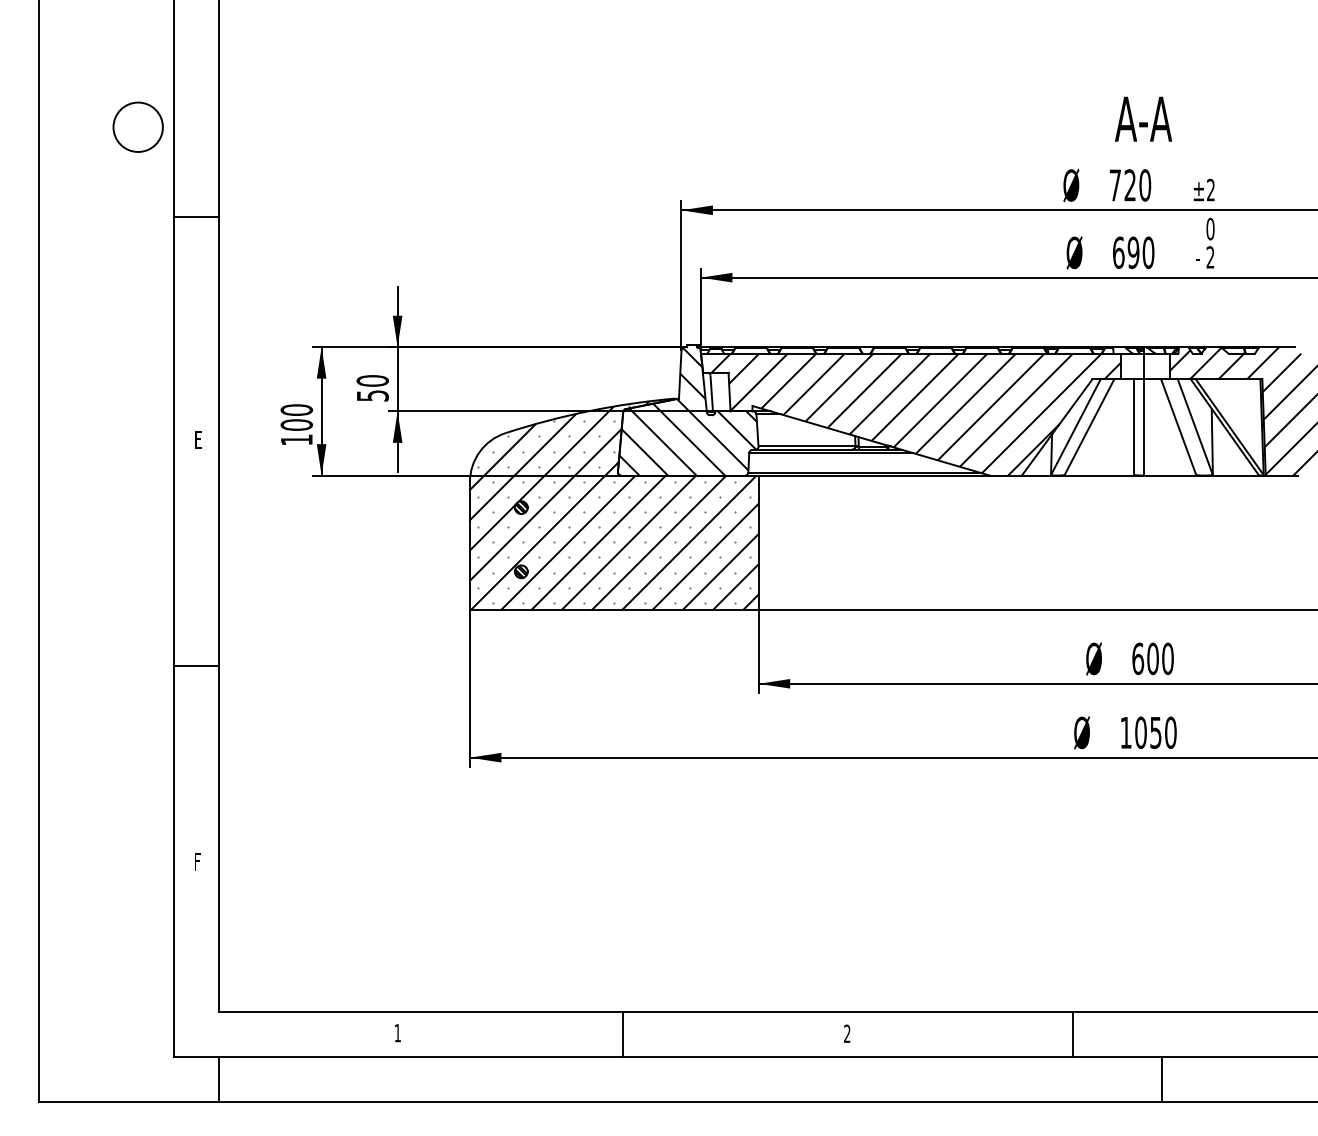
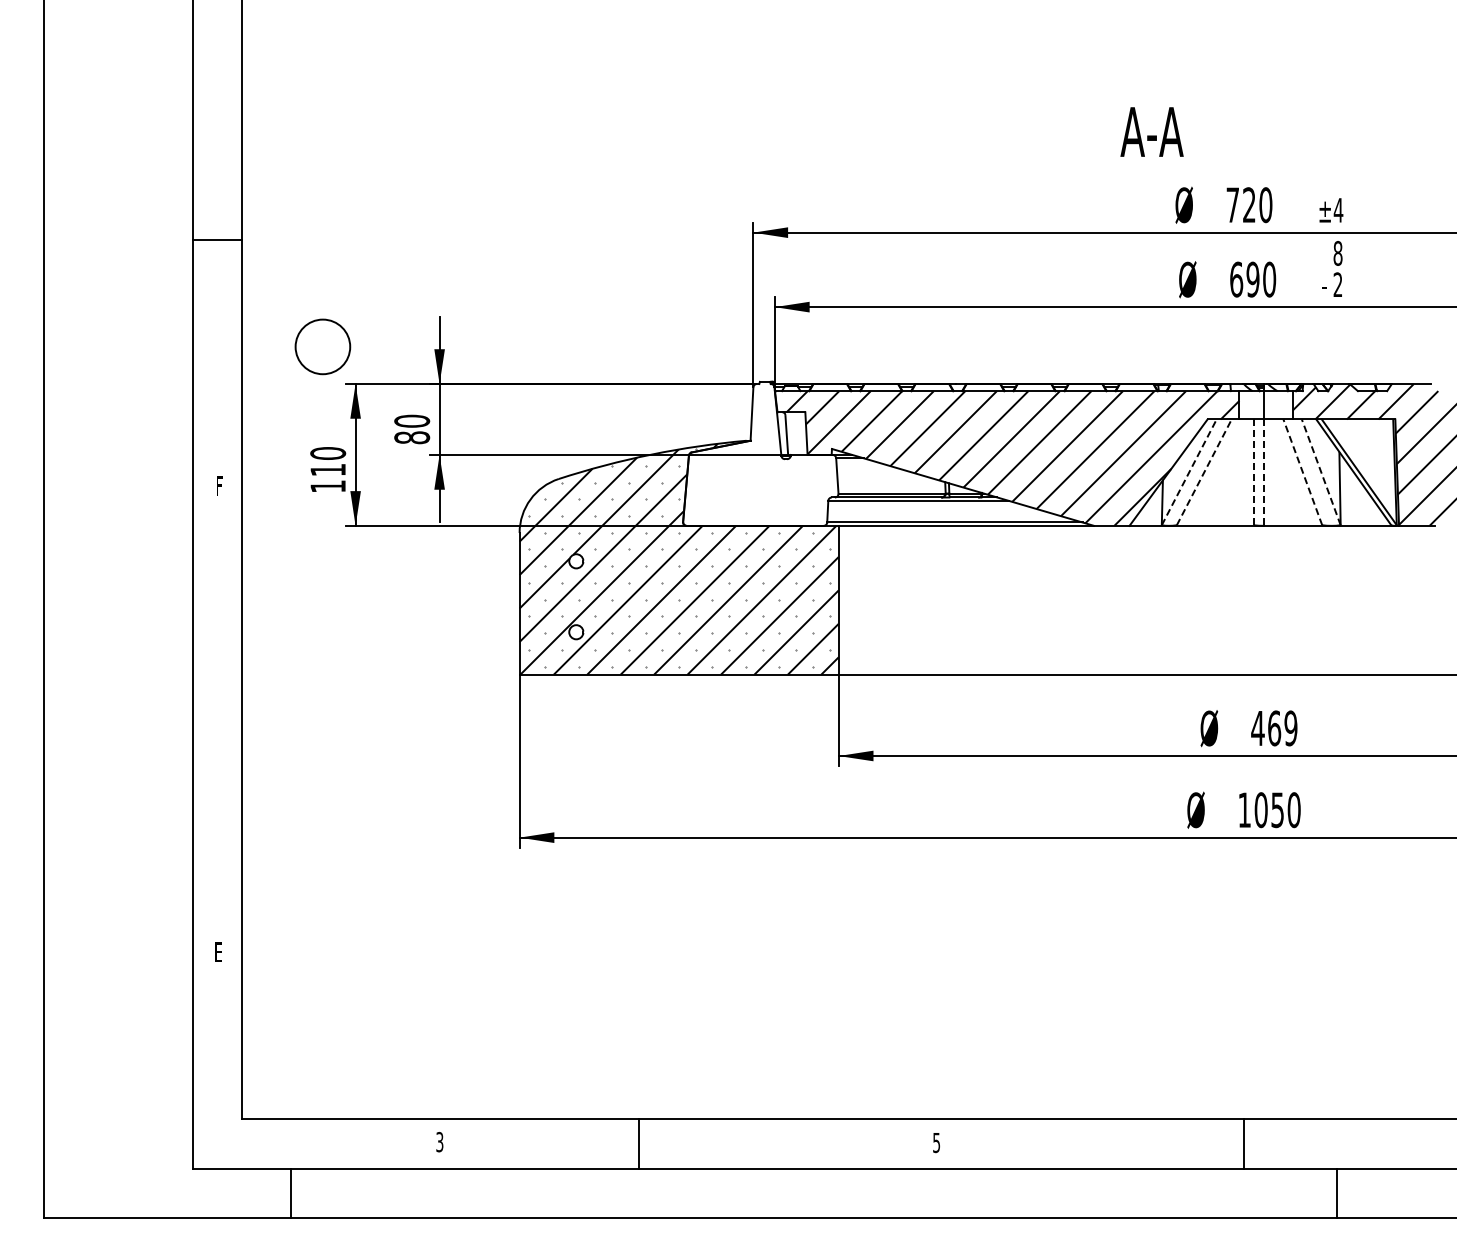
text: (1143, 118) -> (1151, 131), moved
circle: (137, 126) -> (322, 346), moved
text: (1210, 189) -> (1338, 209), ±2 -> ±4
text: (1210, 229) -> (1337, 253), 0 -> 8
text: (373, 395) -> (412, 437), 50 -> 80
hatch: (687, 411) -> (760, 454), removed
text: (297, 424) -> (328, 469), 100 -> 110
line: (1178, 426) -> (1302, 471), solid -> dashed
line: (1195, 426) -> (1321, 471), solid -> dashed
line: (1076, 427) -> (1189, 472), solid -> dashed
line: (1089, 427) -> (1204, 472), solid -> dashed
line: (1134, 427) -> (1253, 472), solid -> dashed
line: (1143, 428) -> (1264, 473), solid -> dashed
text: (198, 439) -> (219, 485), E -> F
hatch: (521, 507) -> (576, 561), removed
hatch: (521, 572) -> (576, 632), removed
text: (1153, 658) -> (1274, 728), 600 -> 469
line: (196, 666) -> (217, 736), removed
text: (197, 860) -> (218, 951), F -> E
text: (397, 1032) -> (439, 1141), 1 -> 3
text: (847, 1033) -> (936, 1142), 2 -> 5
line: (623, 1034) -> (639, 1143), moved
line: (1072, 1034) -> (1243, 1143), moved
line: (219, 1079) -> (291, 1193), moved
line: (1162, 1079) -> (1336, 1193), moved

